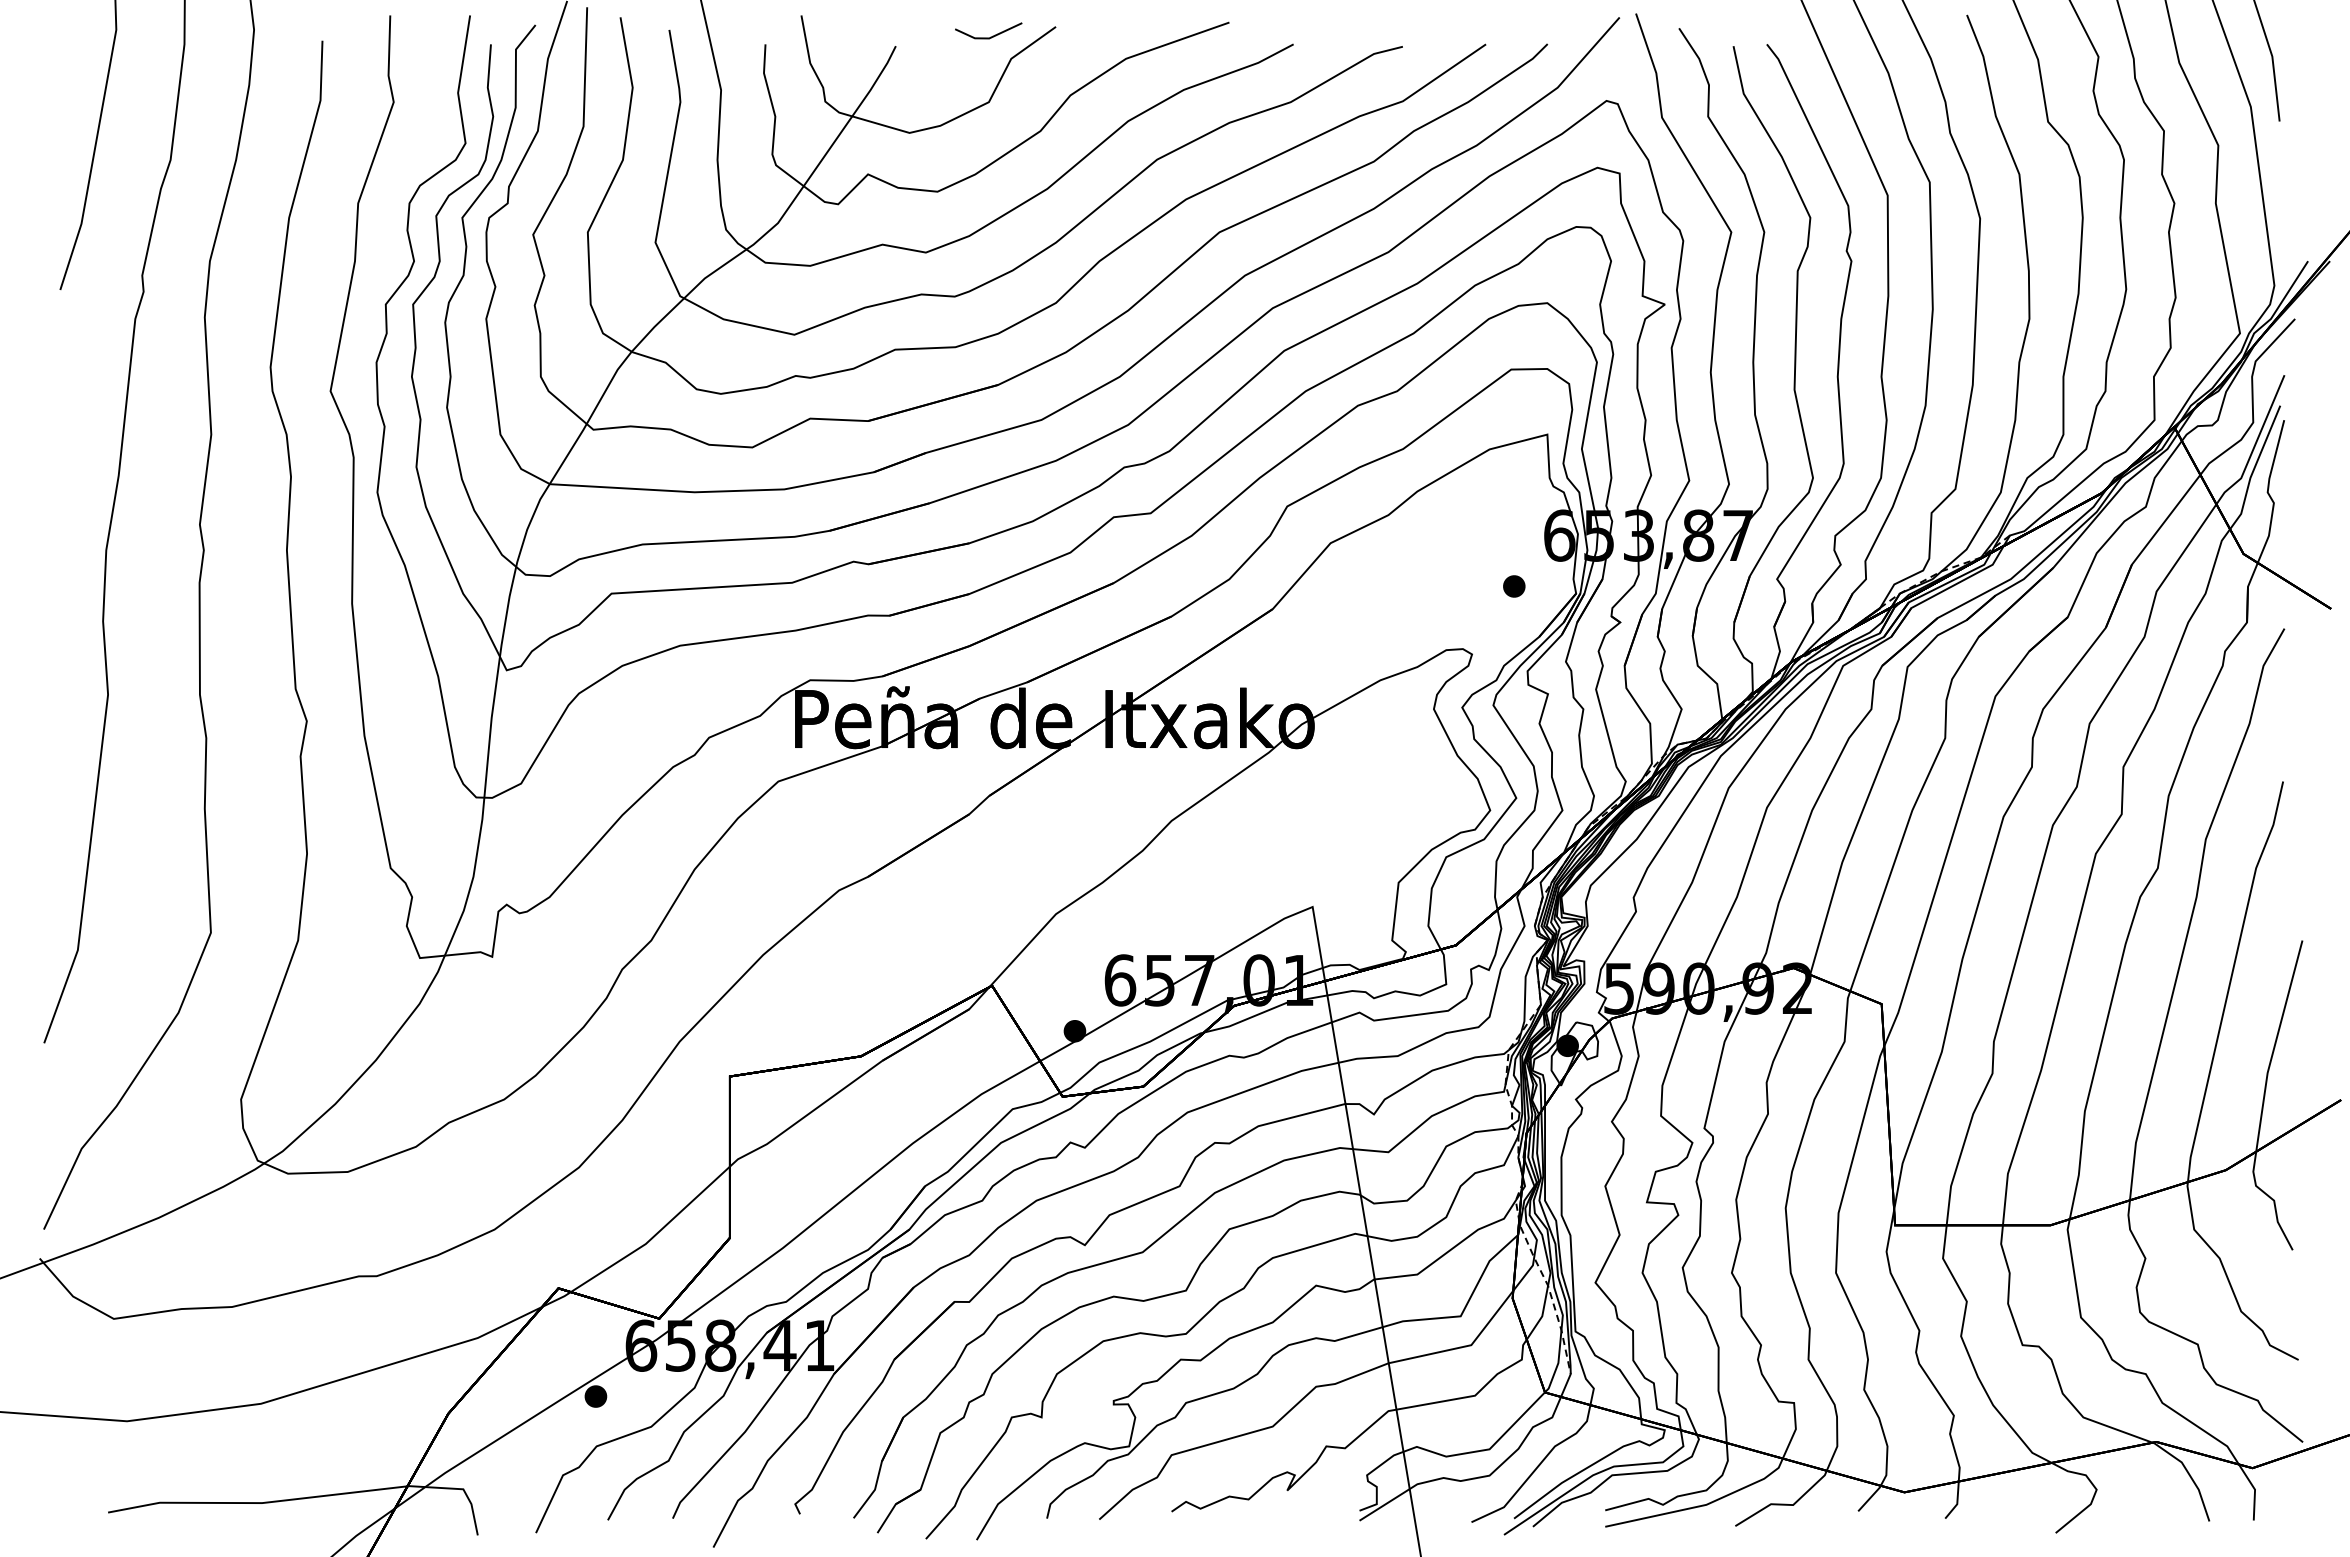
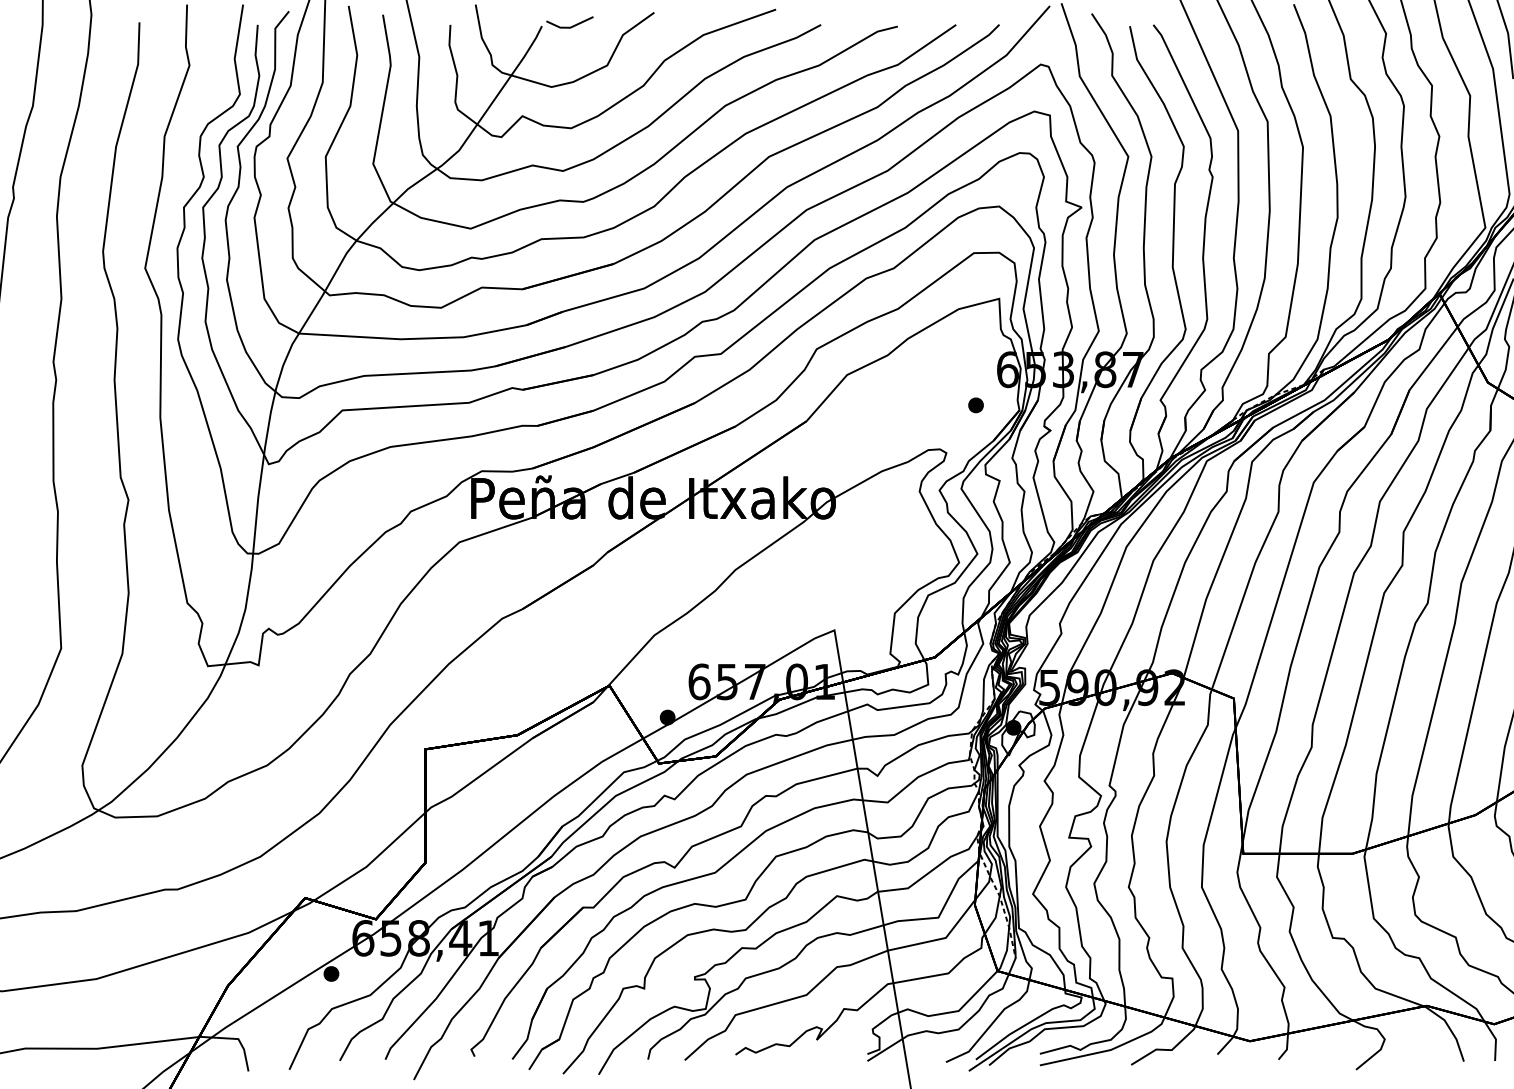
line: (990, 36) -> (571, 26), moved

